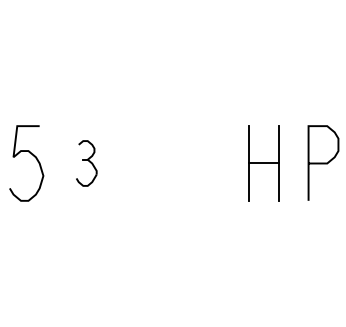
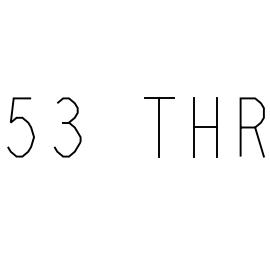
part: (86, 163) -> (67, 127), size x1.67
part: (203, 163) -> (158, 127), added
line: (332, 181) -> (259, 141), added

